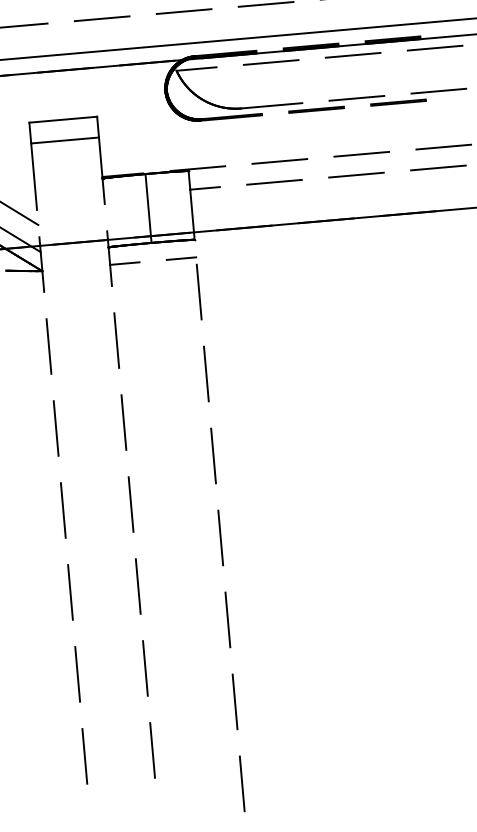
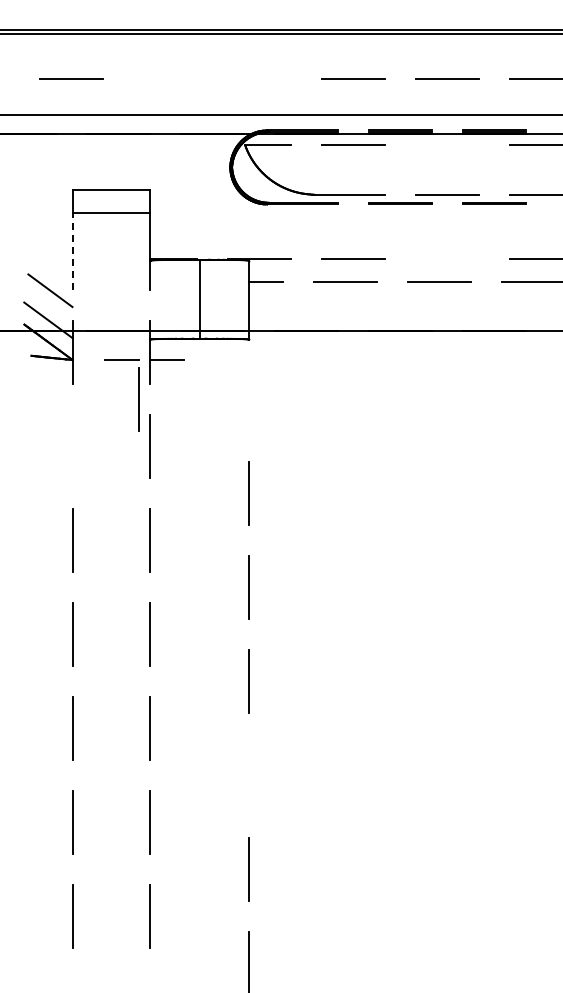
line: (184, 11) -> (259, 78), removed
line: (102, 18) -> (165, 78), removed
line: (353, 54) -> (447, 144), removed
line: (361, 154) -> (447, 258), removed
line: (34, 176) -> (72, 251), solid -> dashed
part: (198, 288) -> (138, 395), moved
line: (48, 346) -> (72, 446), removed
line: (227, 619) -> (248, 774), removed

